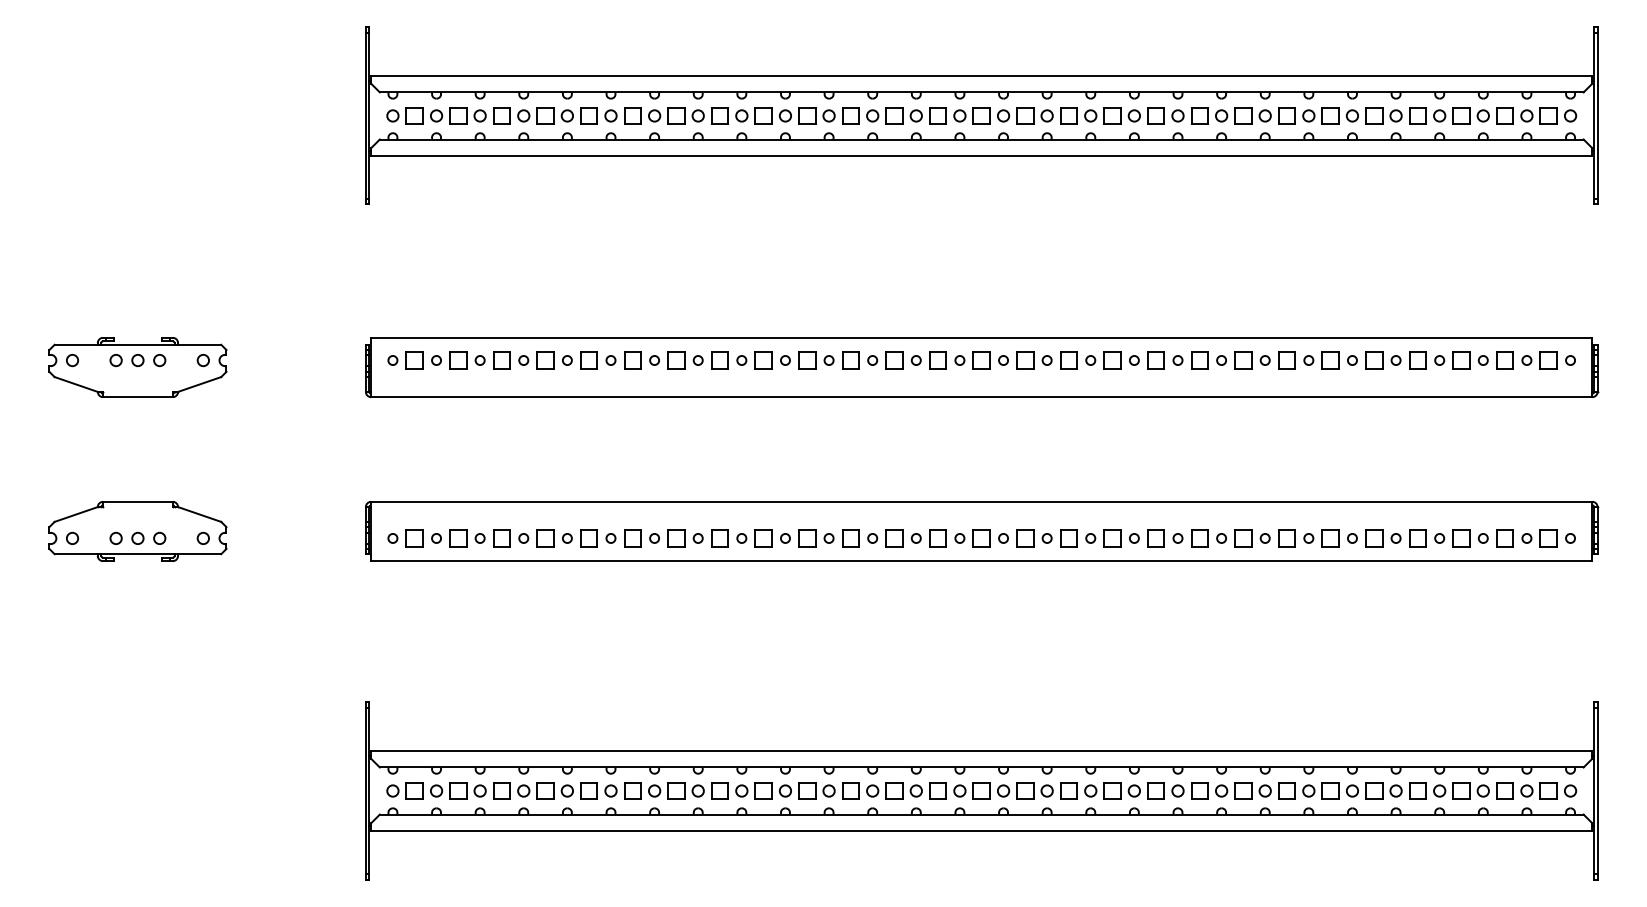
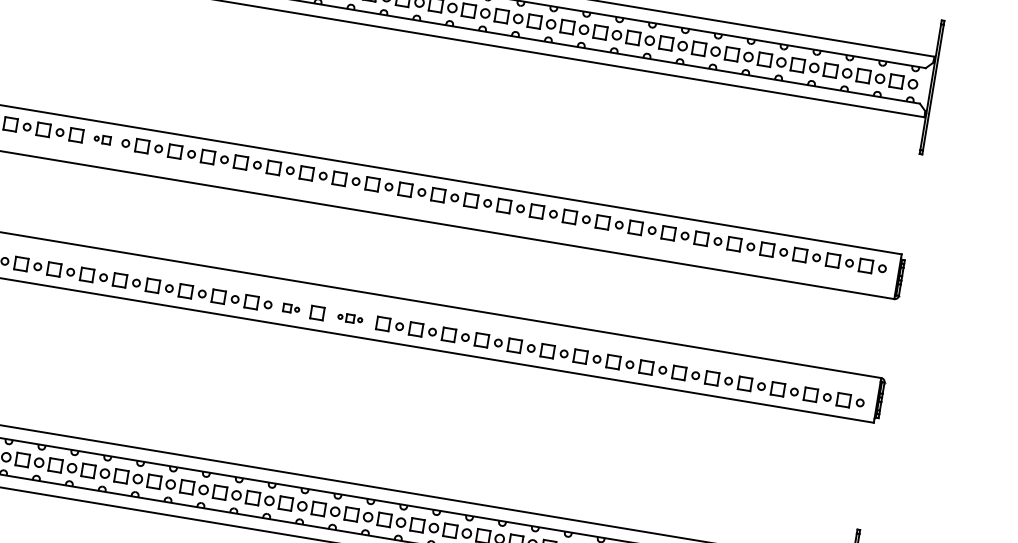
part: (536, 360) -> (102, 139), size x0.6
part: (816, 538) -> (291, 308), size x0.6
part: (894, 538) -> (350, 318), size x0.6

